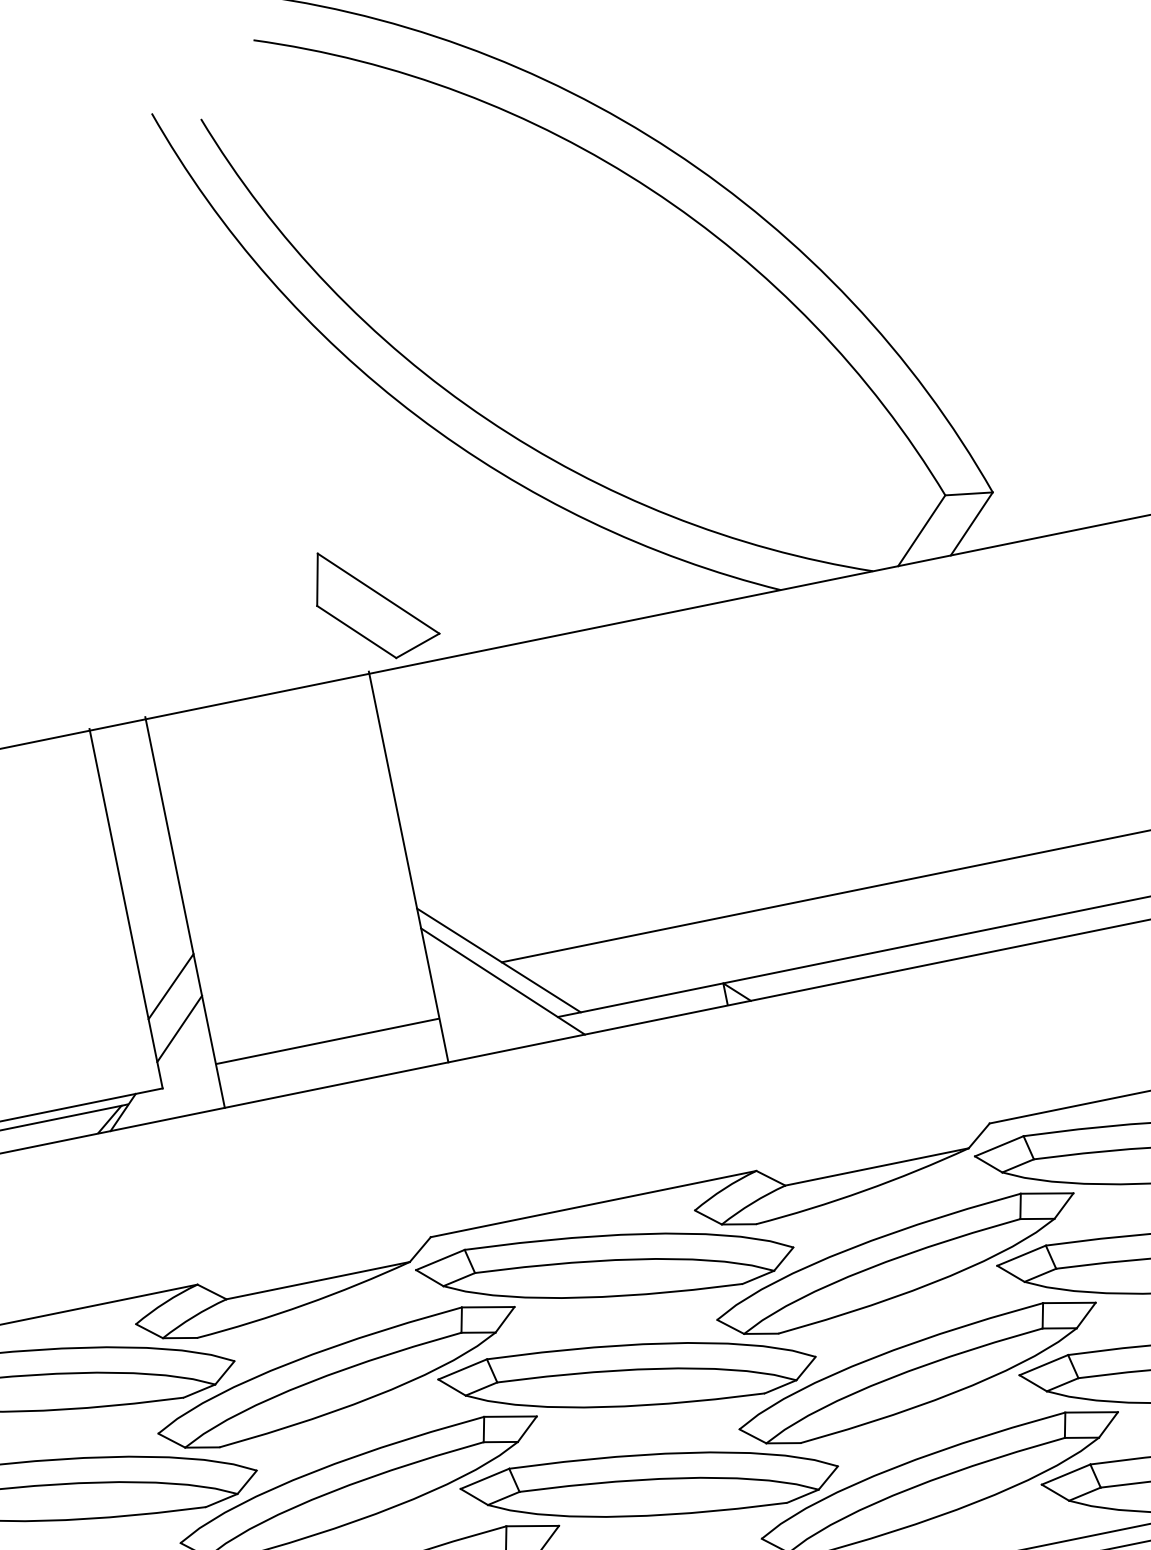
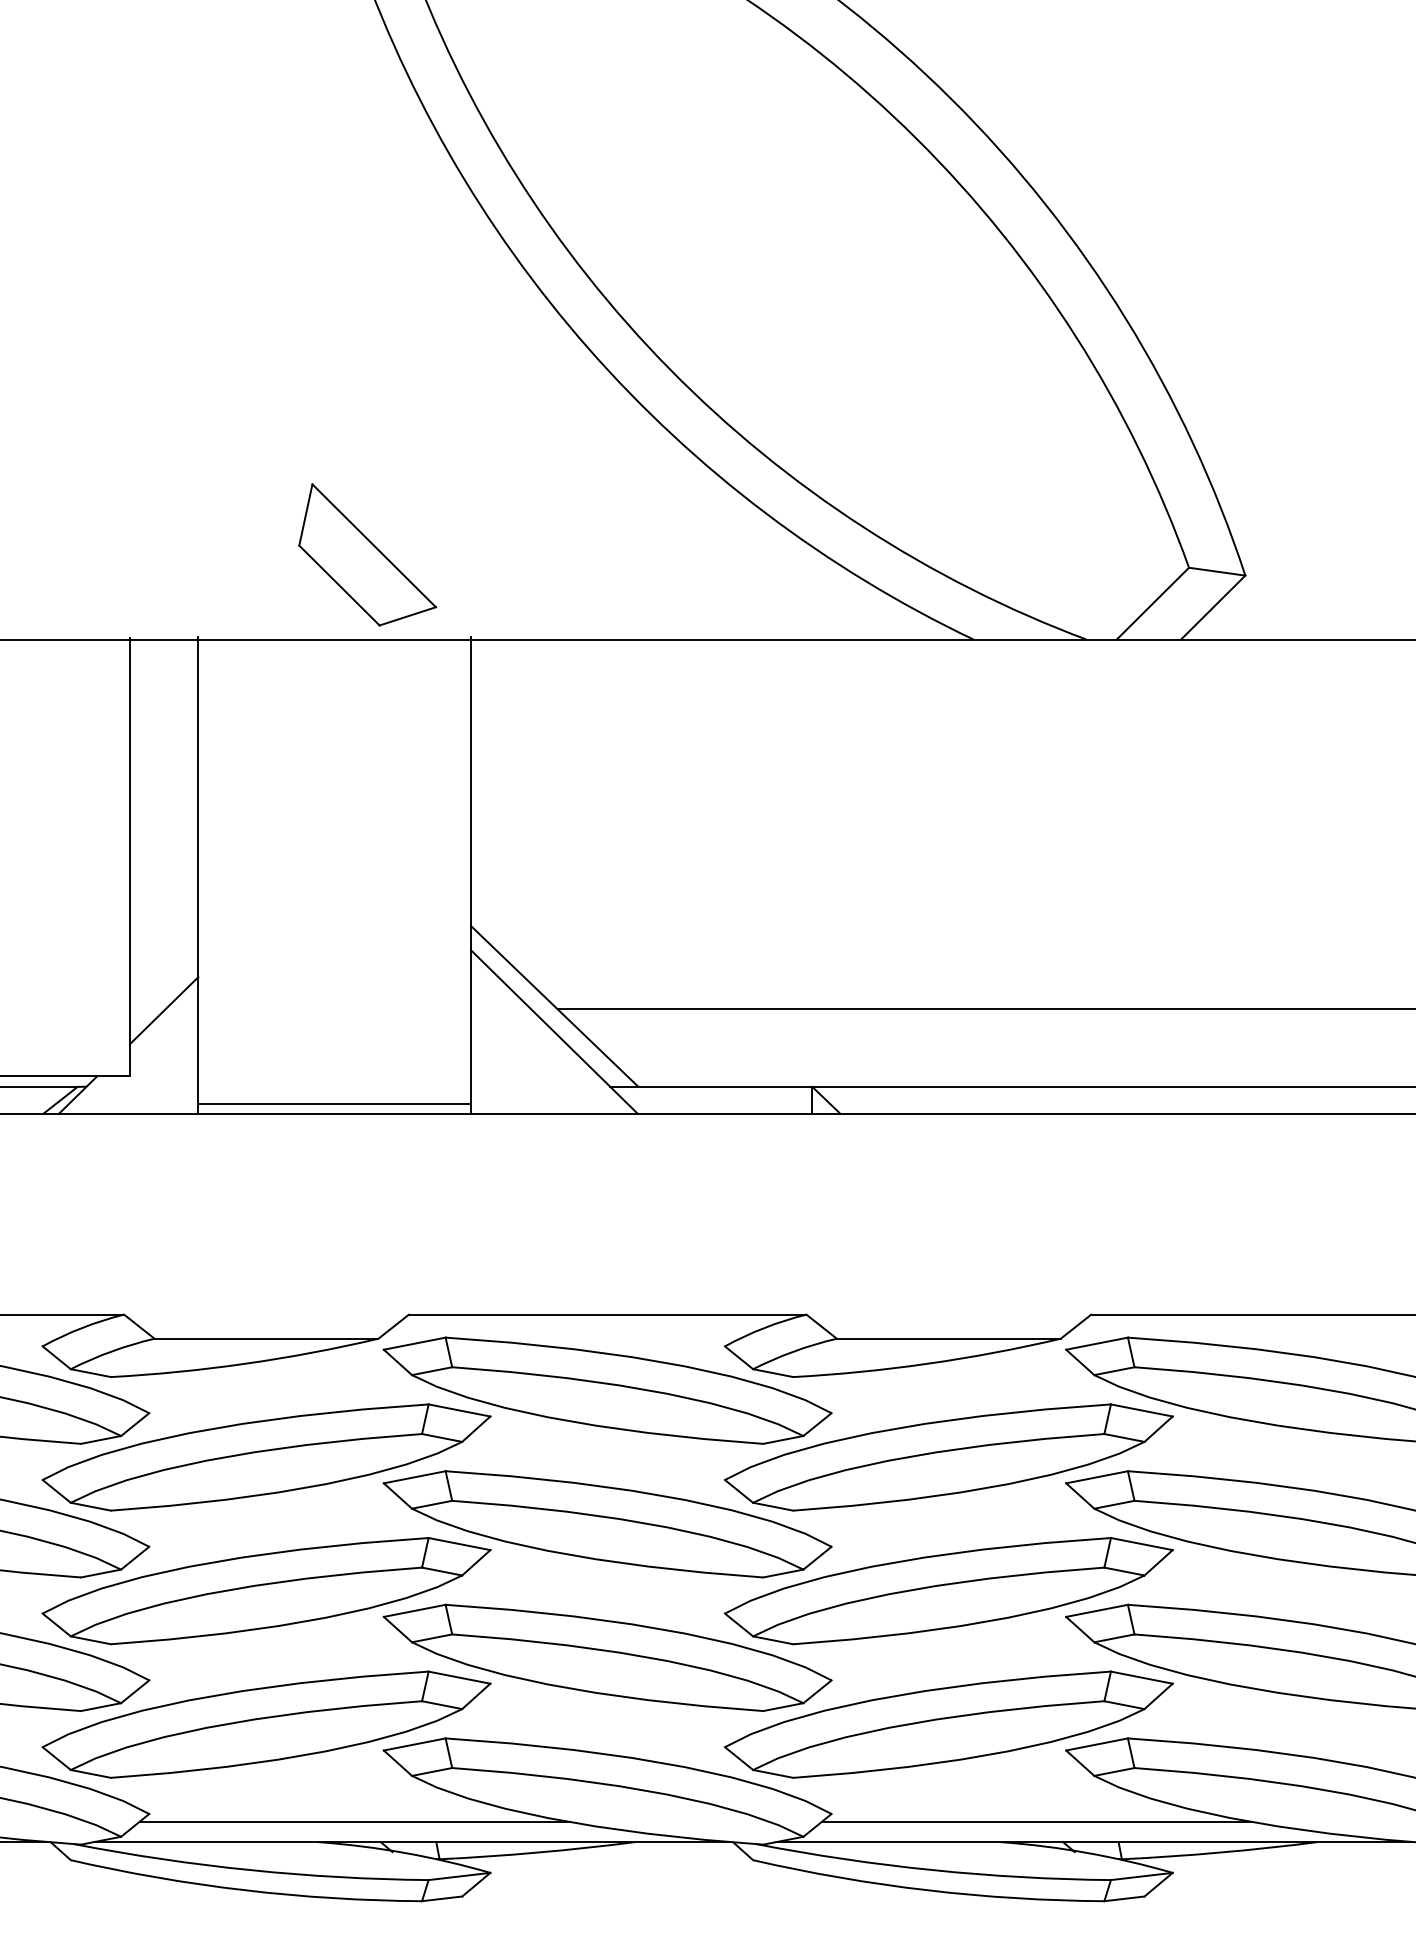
part: (374, 601) -> (367, 554), moved
line: (171, 986) -> (164, 958), removed
line: (327, 1041) -> (334, 1104), moved

